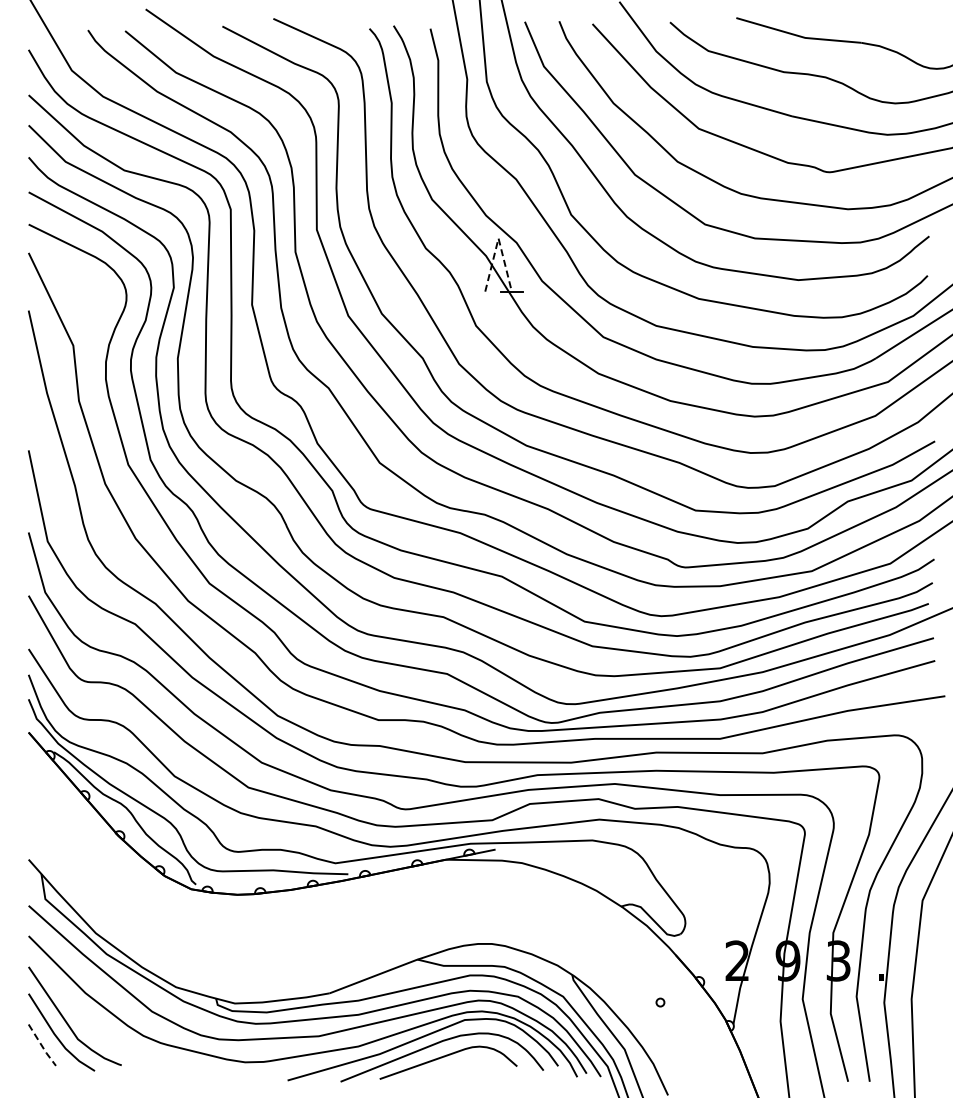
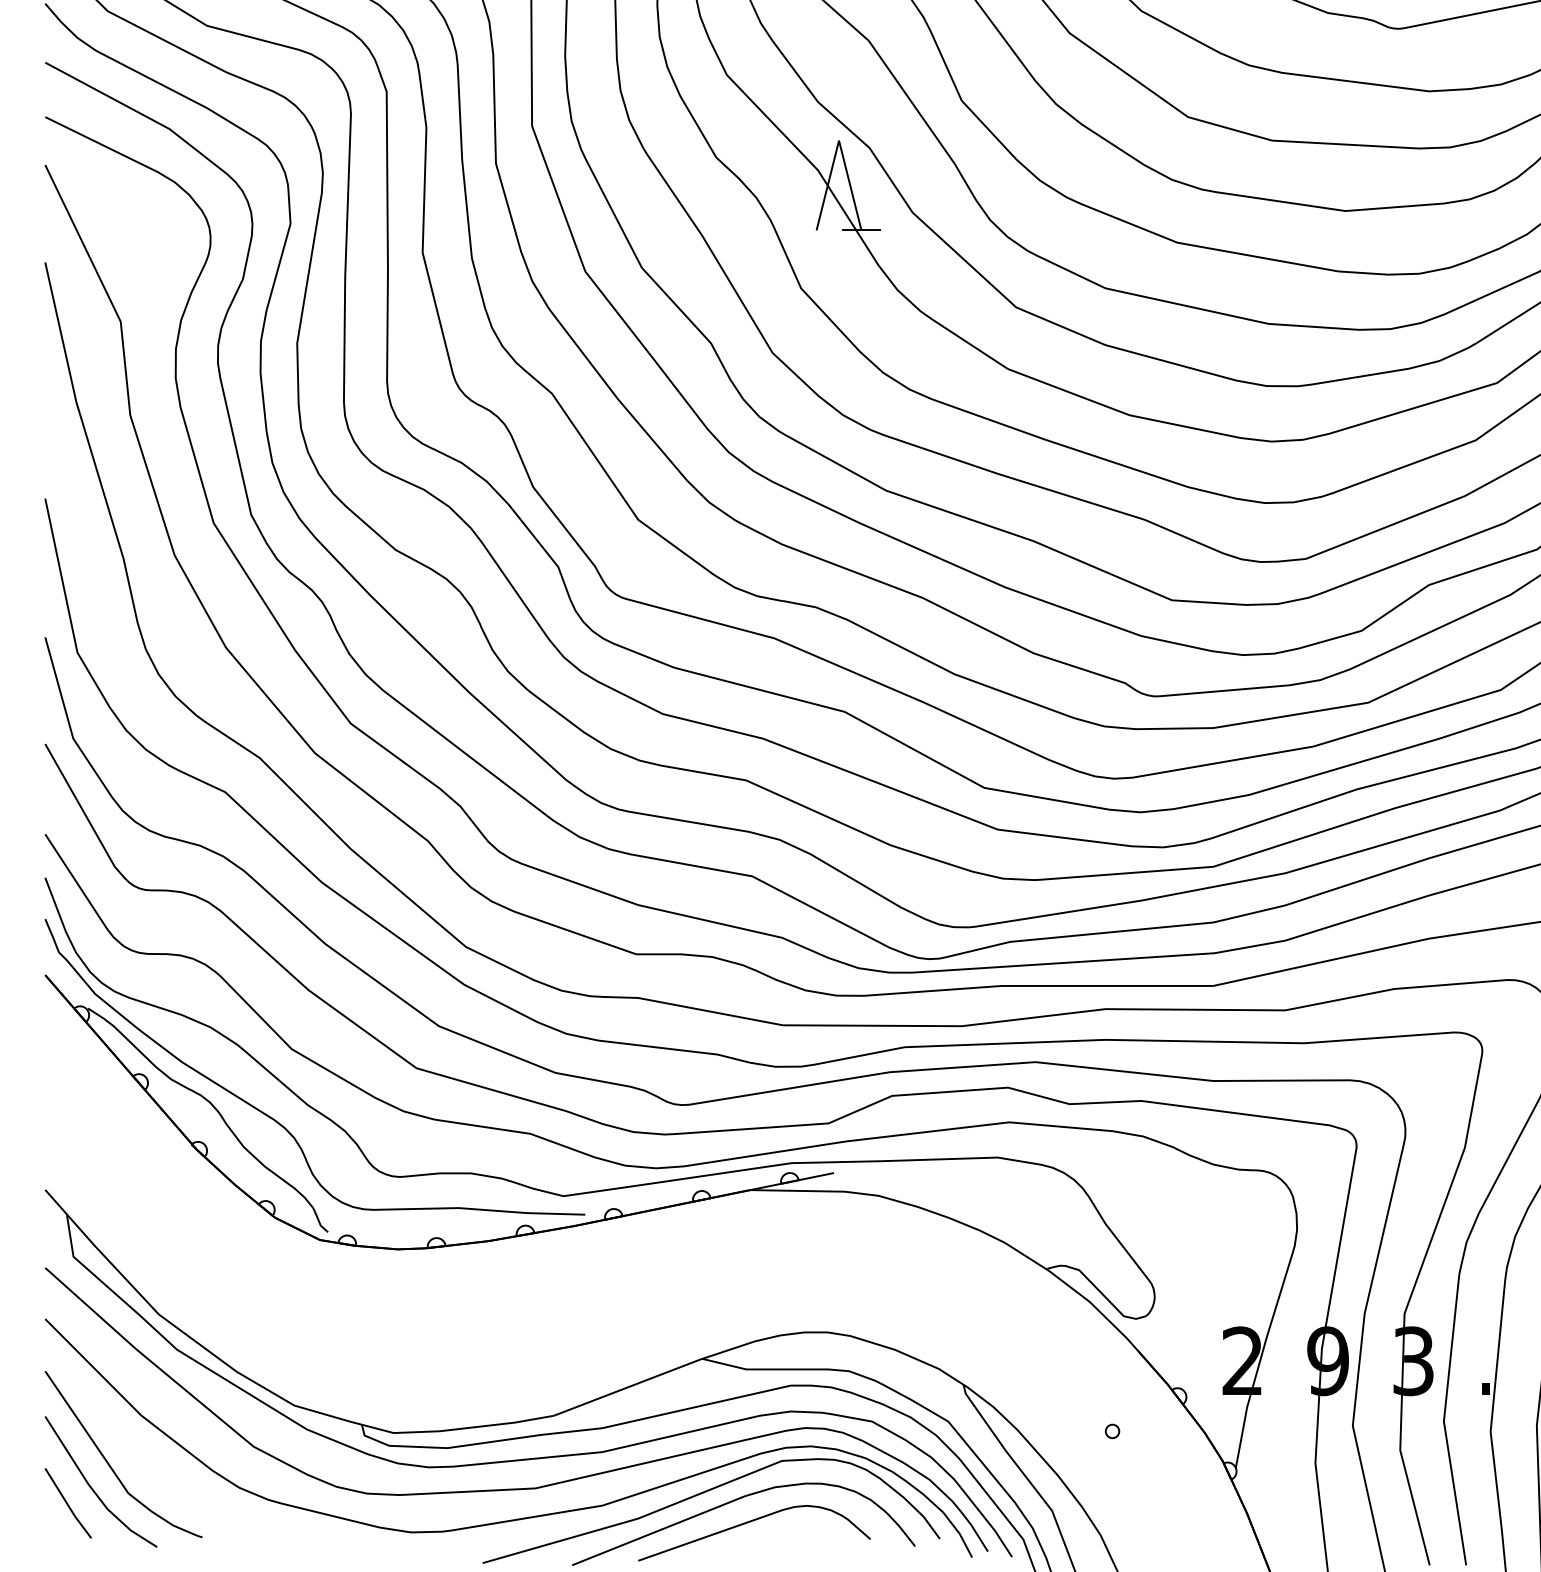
line: (498, 238) -> (838, 140), dashed -> solid
line: (42, 1046) -> (68, 1505), dashed -> solid

